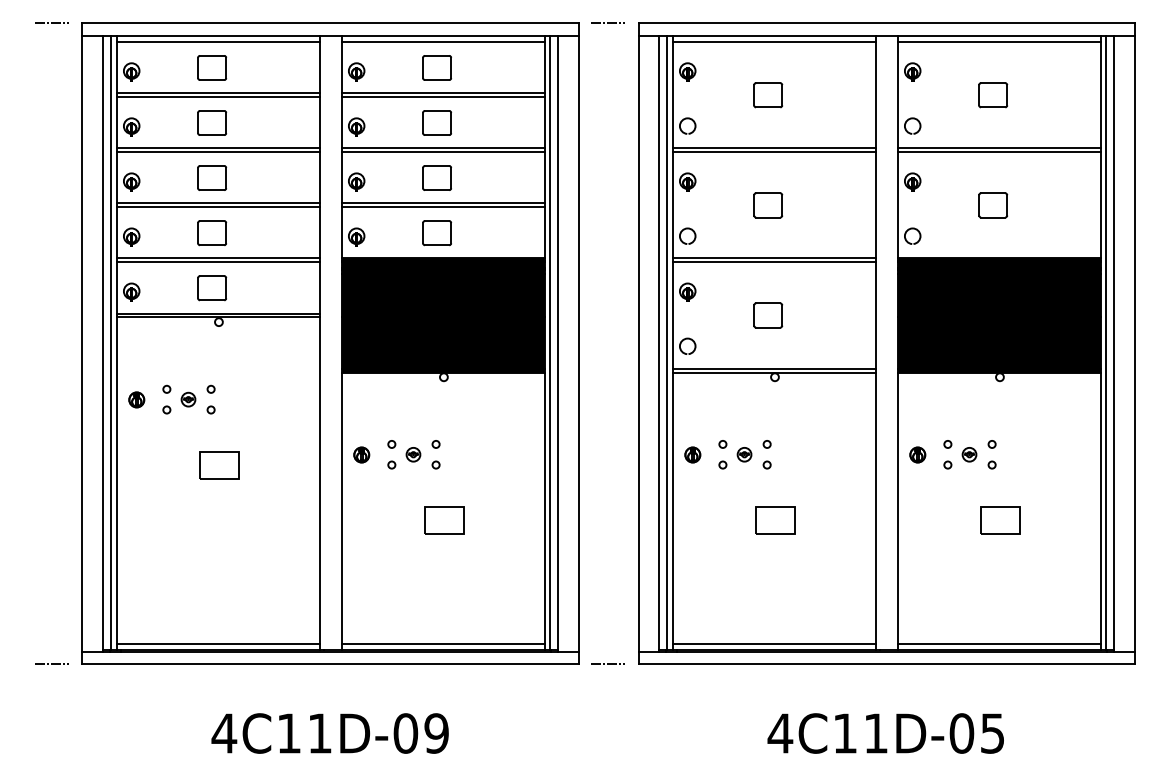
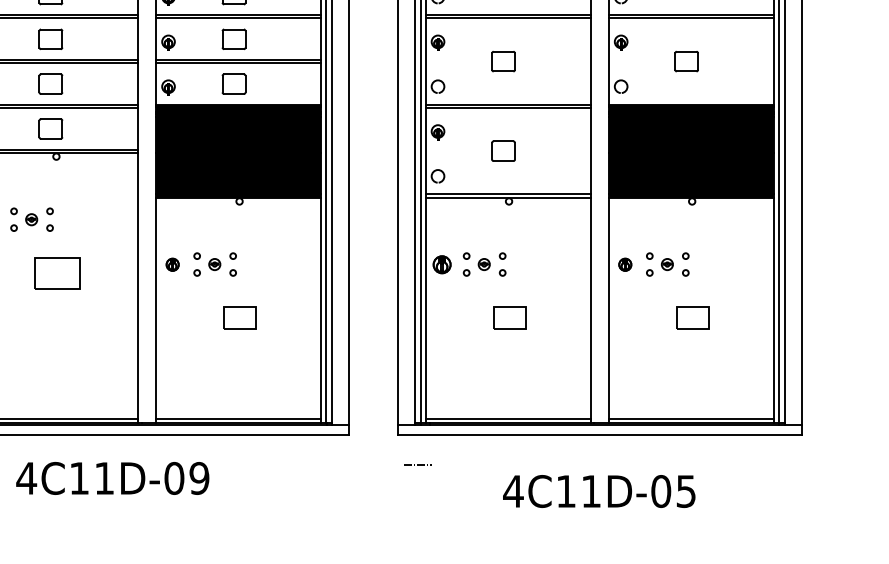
part: (692, 454) -> (441, 264), size x1.4
part: (219, 465) -> (56, 273), size x1.4
line: (607, 663) -> (417, 464), moved
text: (329, 733) -> (112, 478), moved

